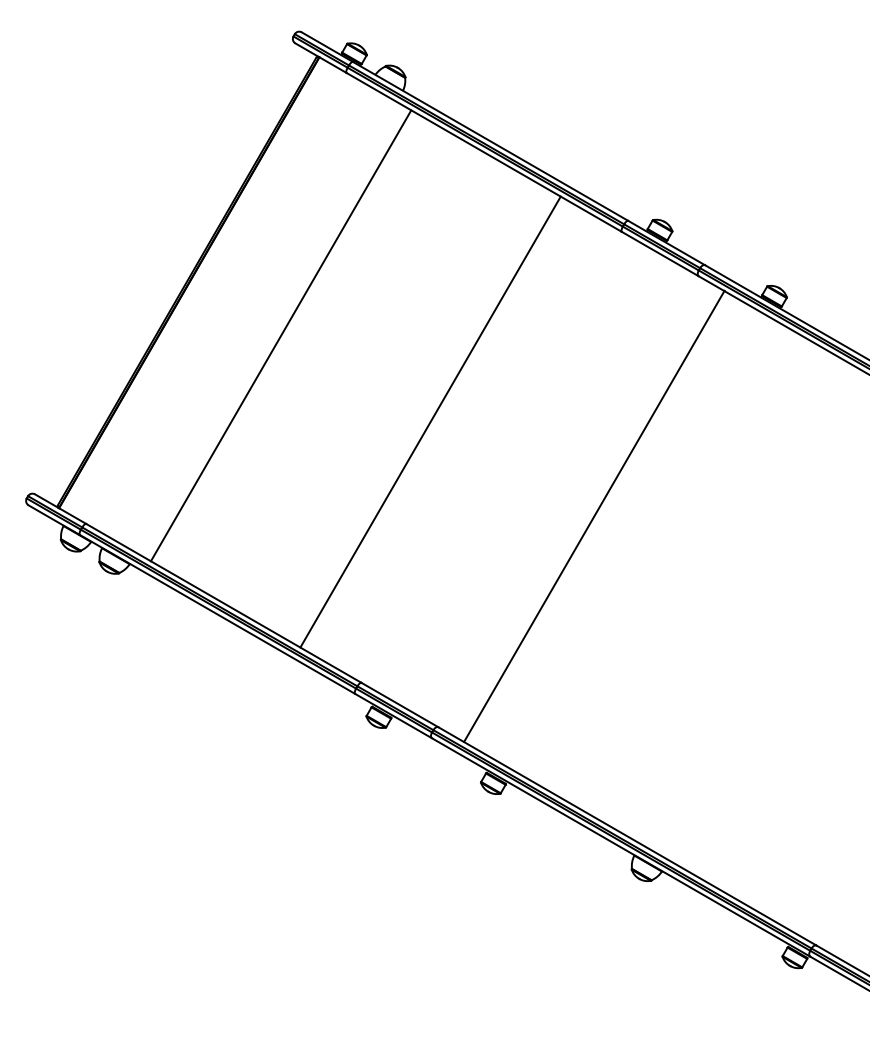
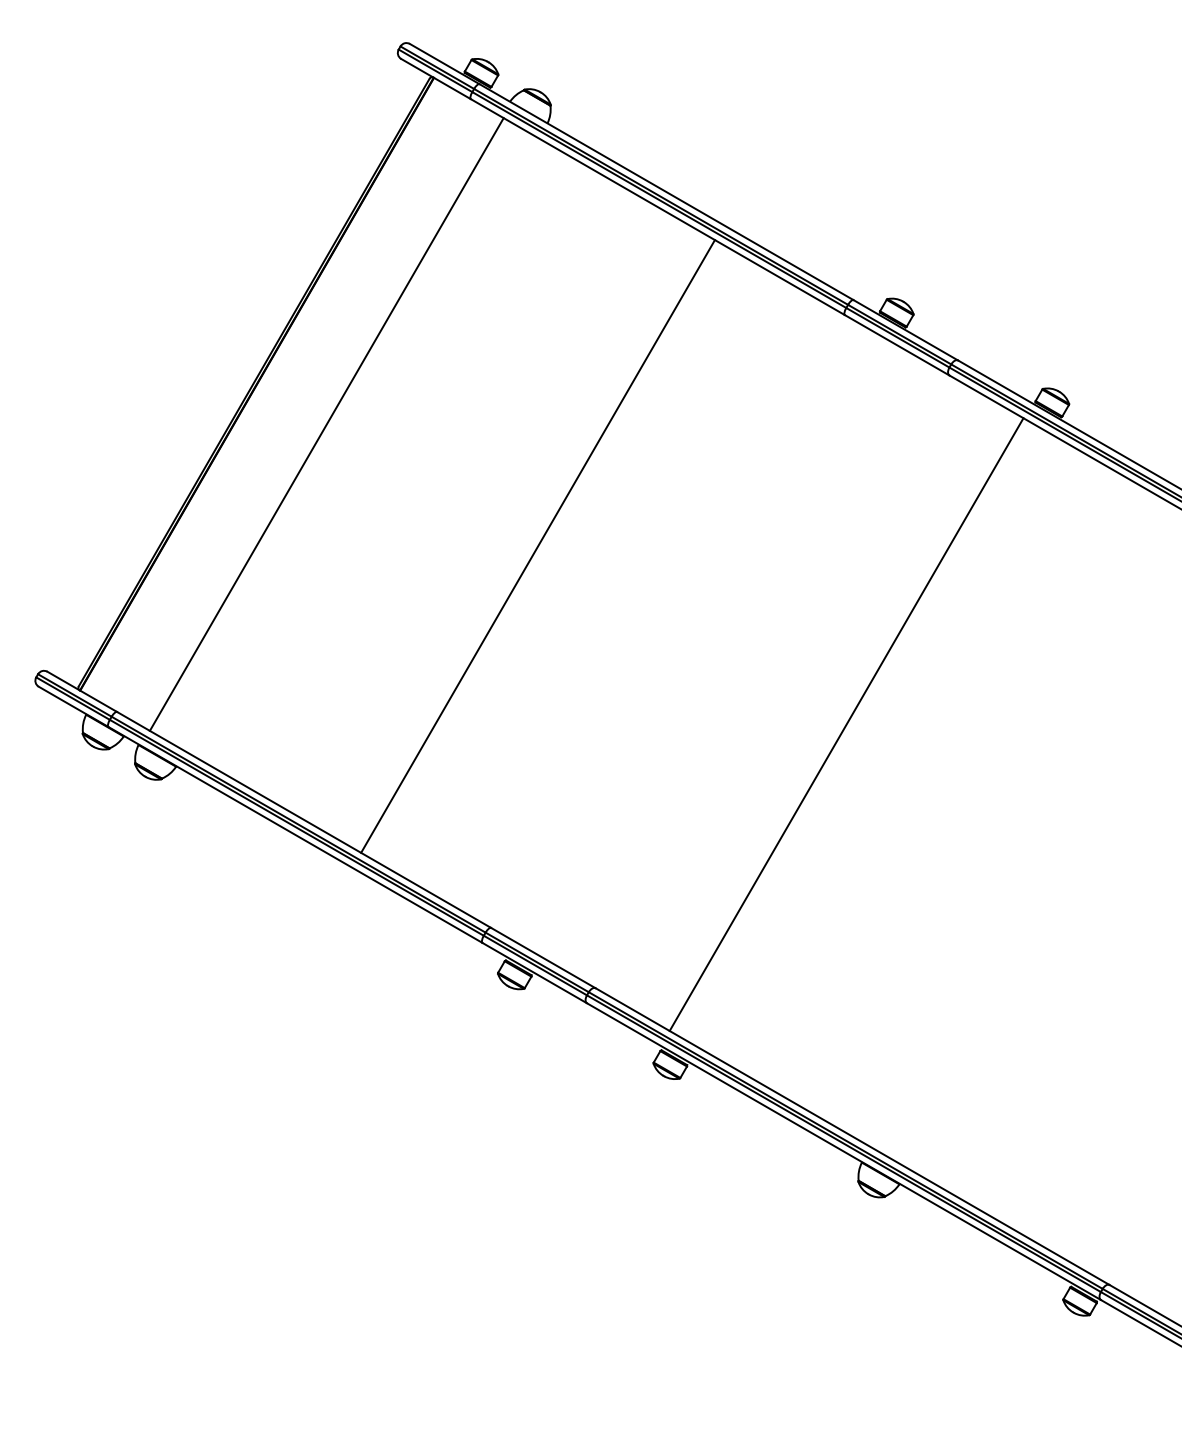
line: (280, 335) -> (326, 424), moved
line: (430, 422) -> (537, 546), moved
line: (594, 516) -> (846, 724), moved

